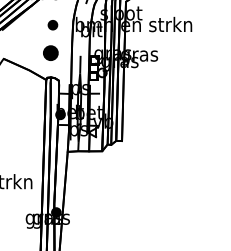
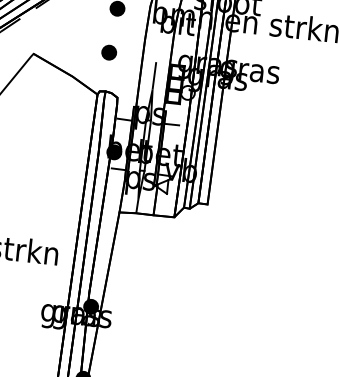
part: (50, 52) -> (108, 51), size x0.62

